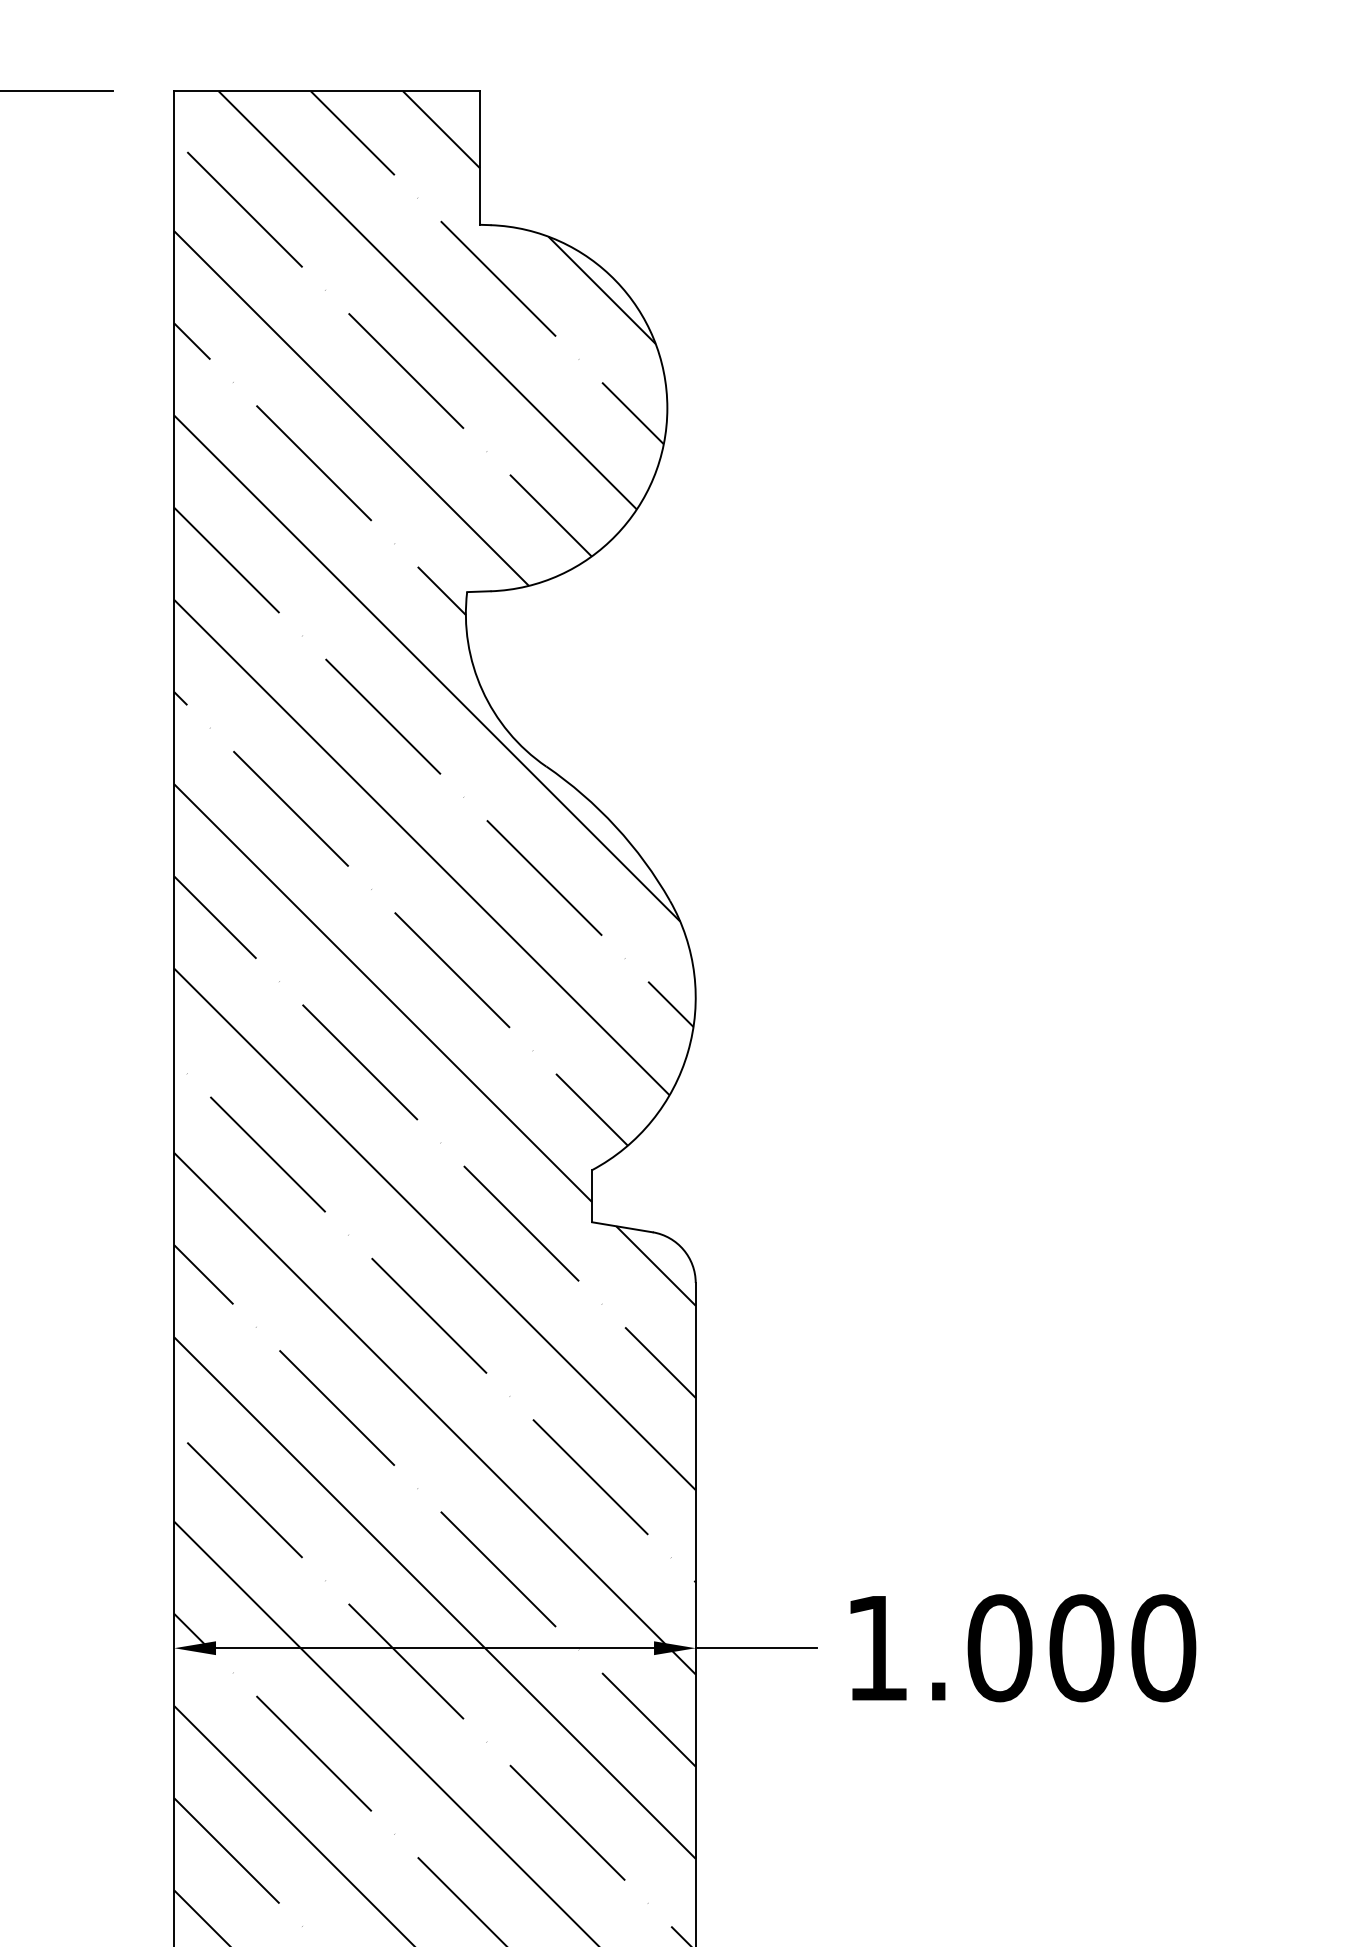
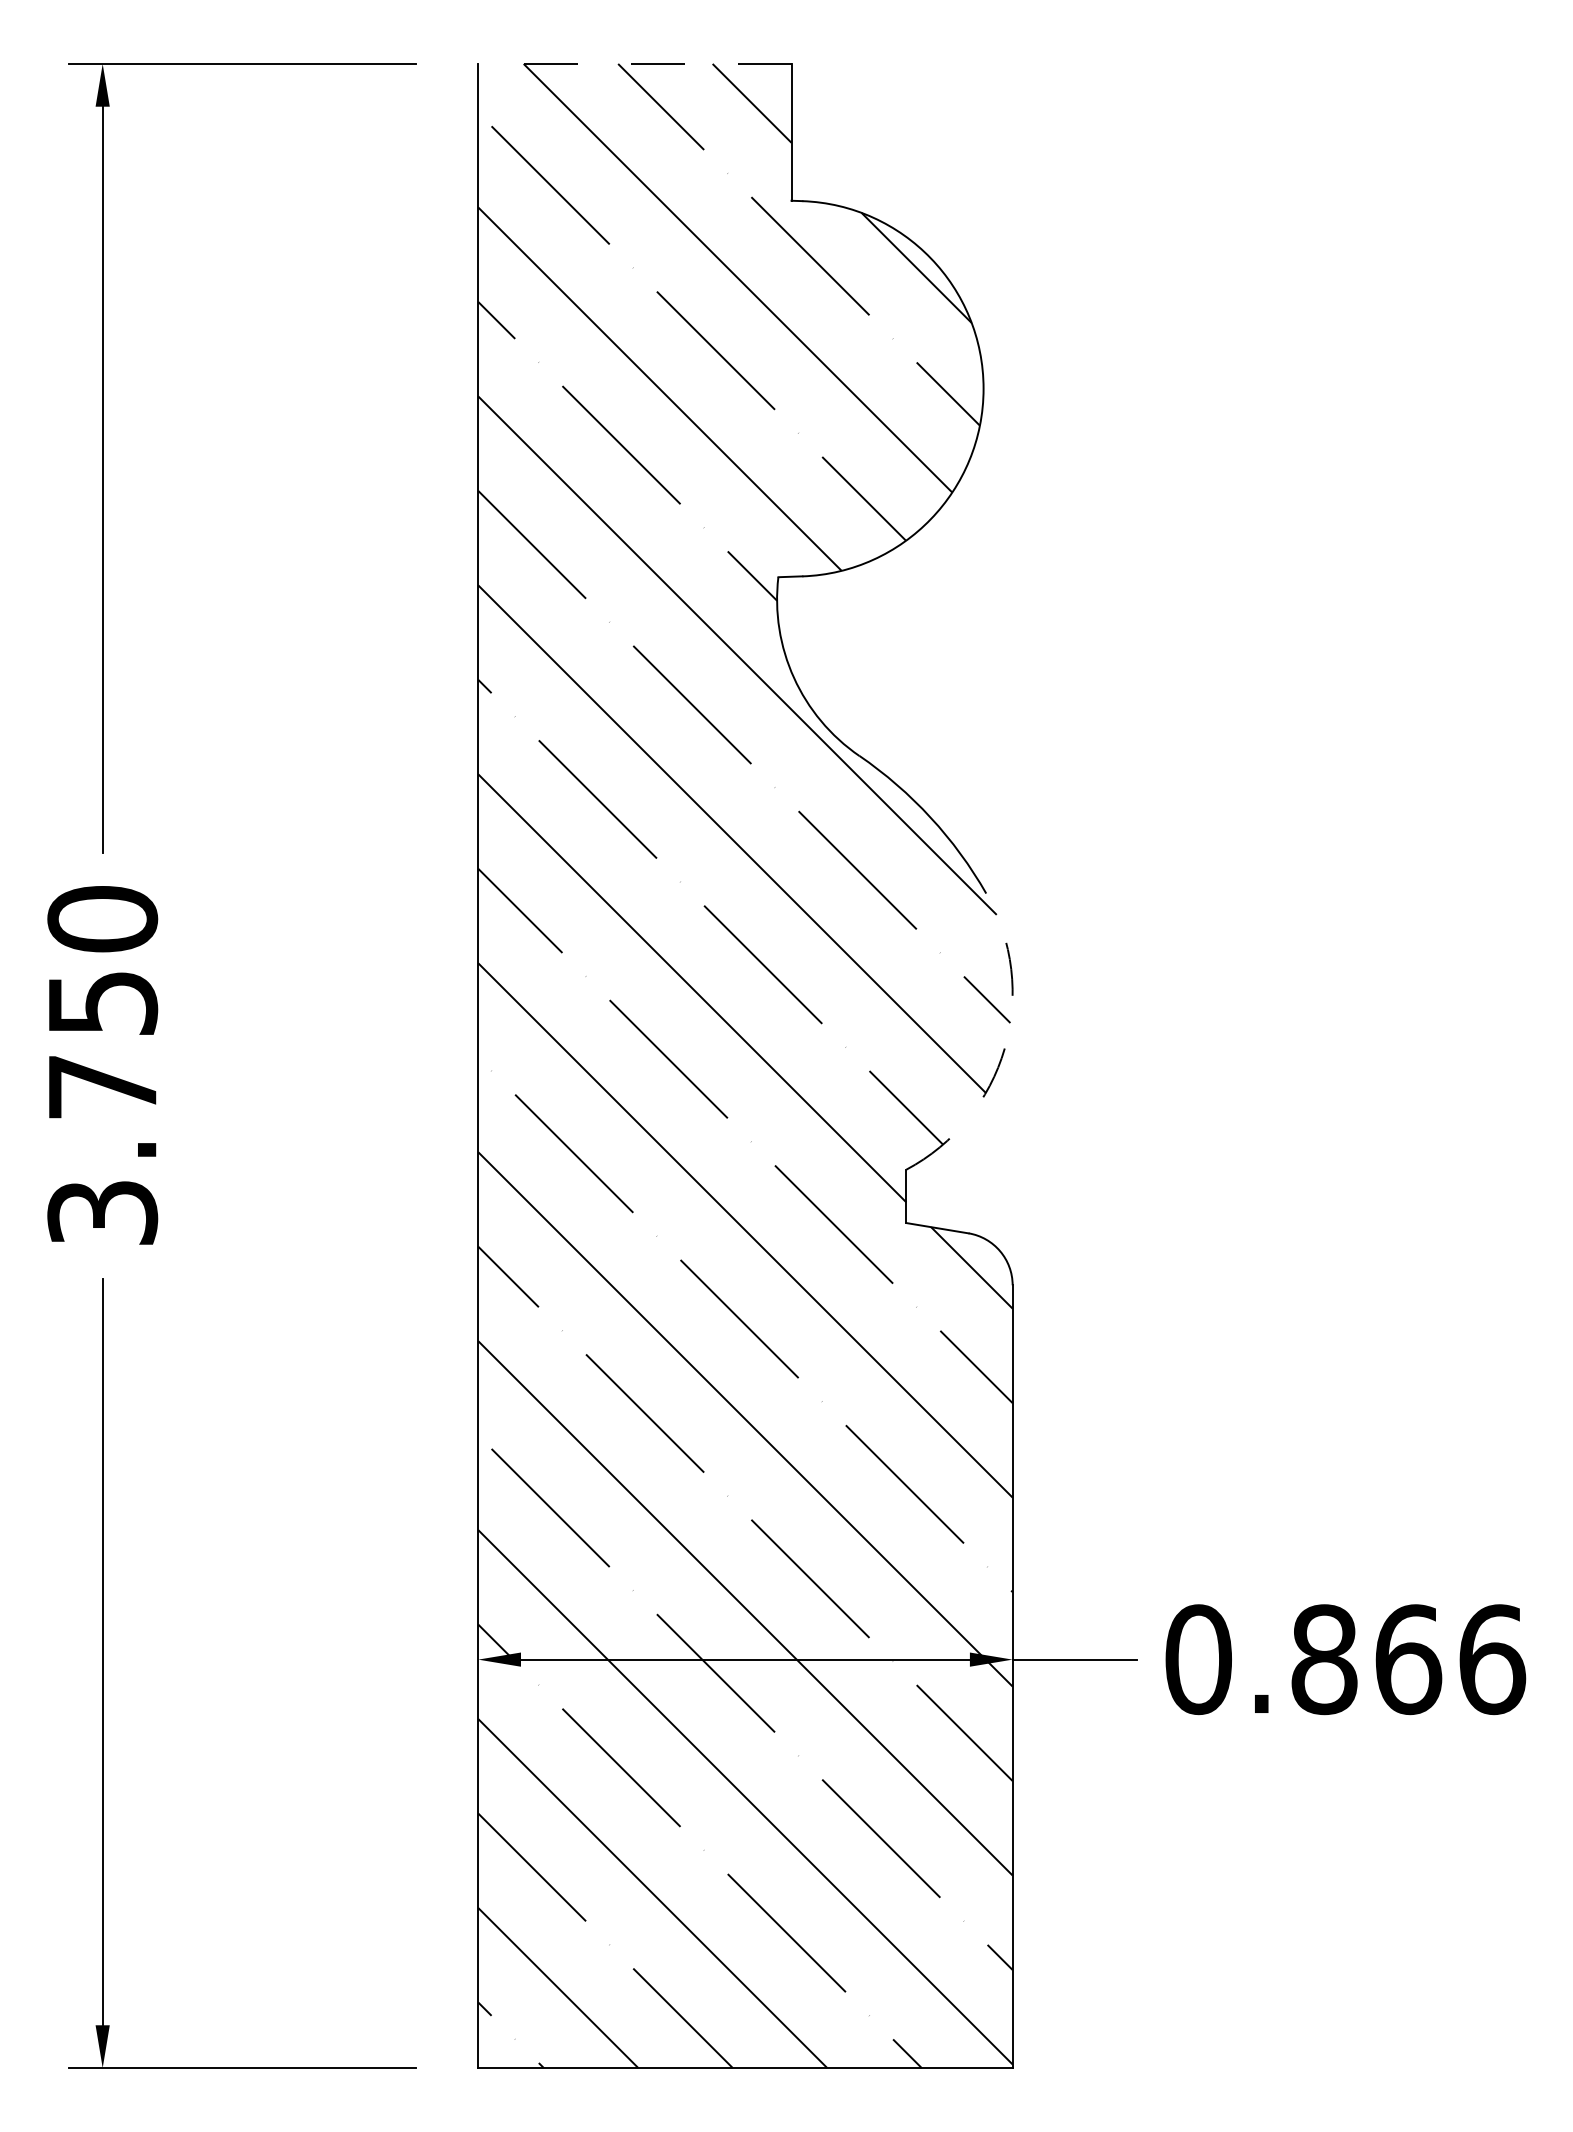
line: (326, 90) -> (634, 63), solid -> dashed
arc: (687, 1051) -> (1004, 1048), solid -> dashed
text: (1020, 1648) -> (1345, 1659), 1.000 -> 0.866

